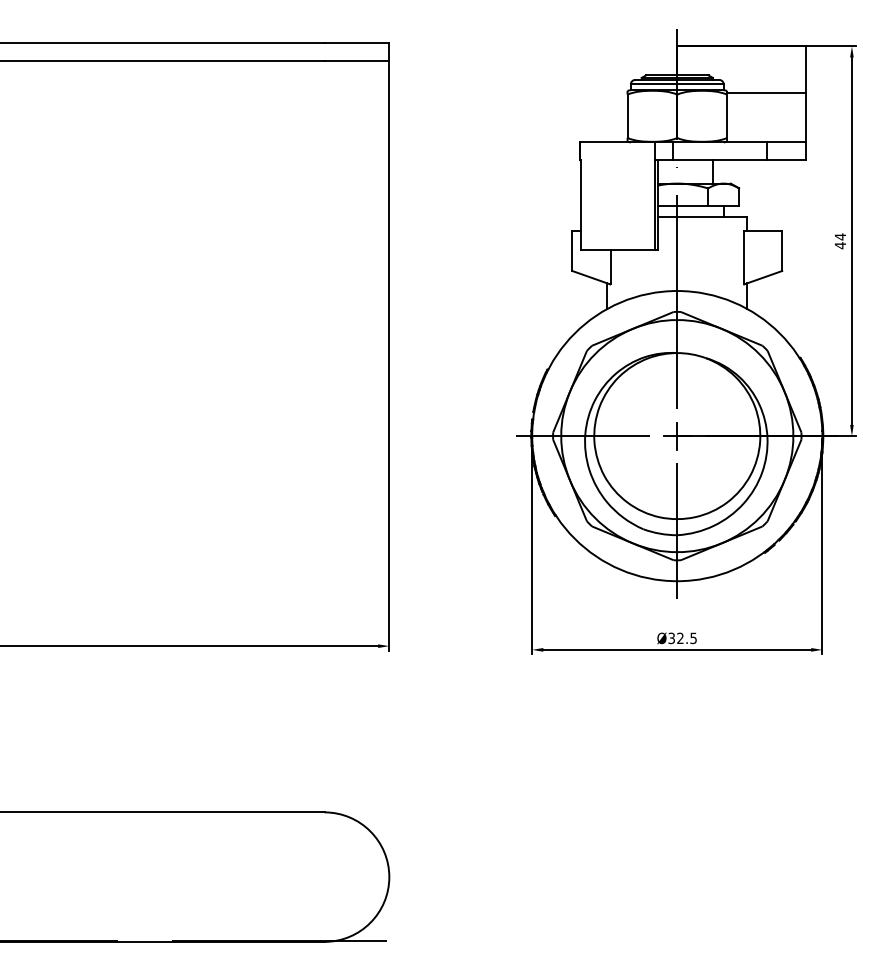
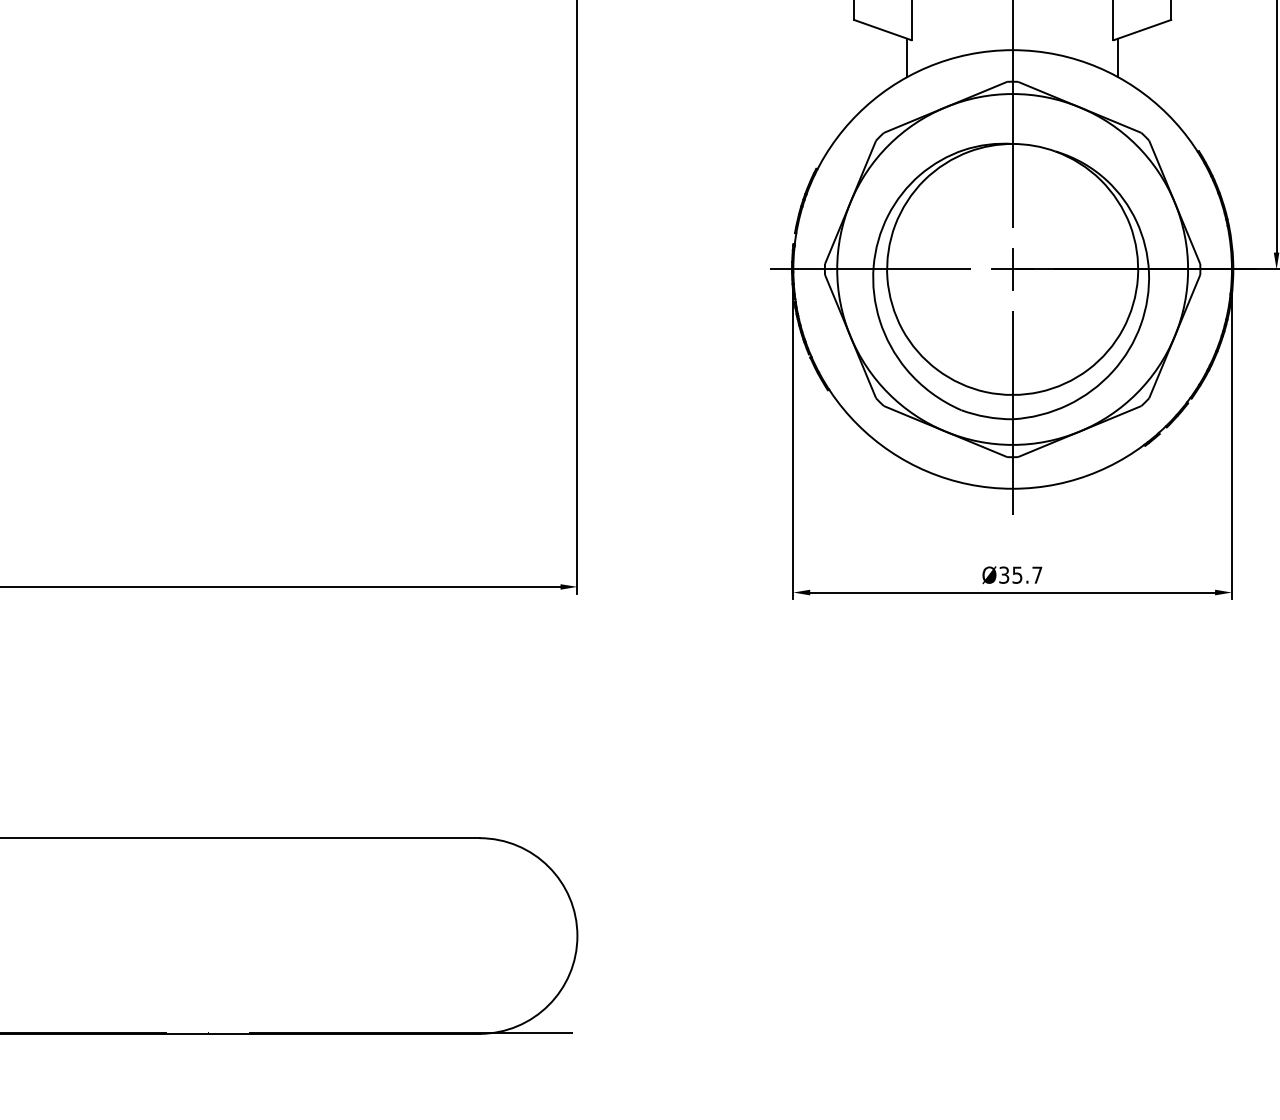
text: (686, 638) -> (1026, 575), Ø32.5 -> Ø35.7

